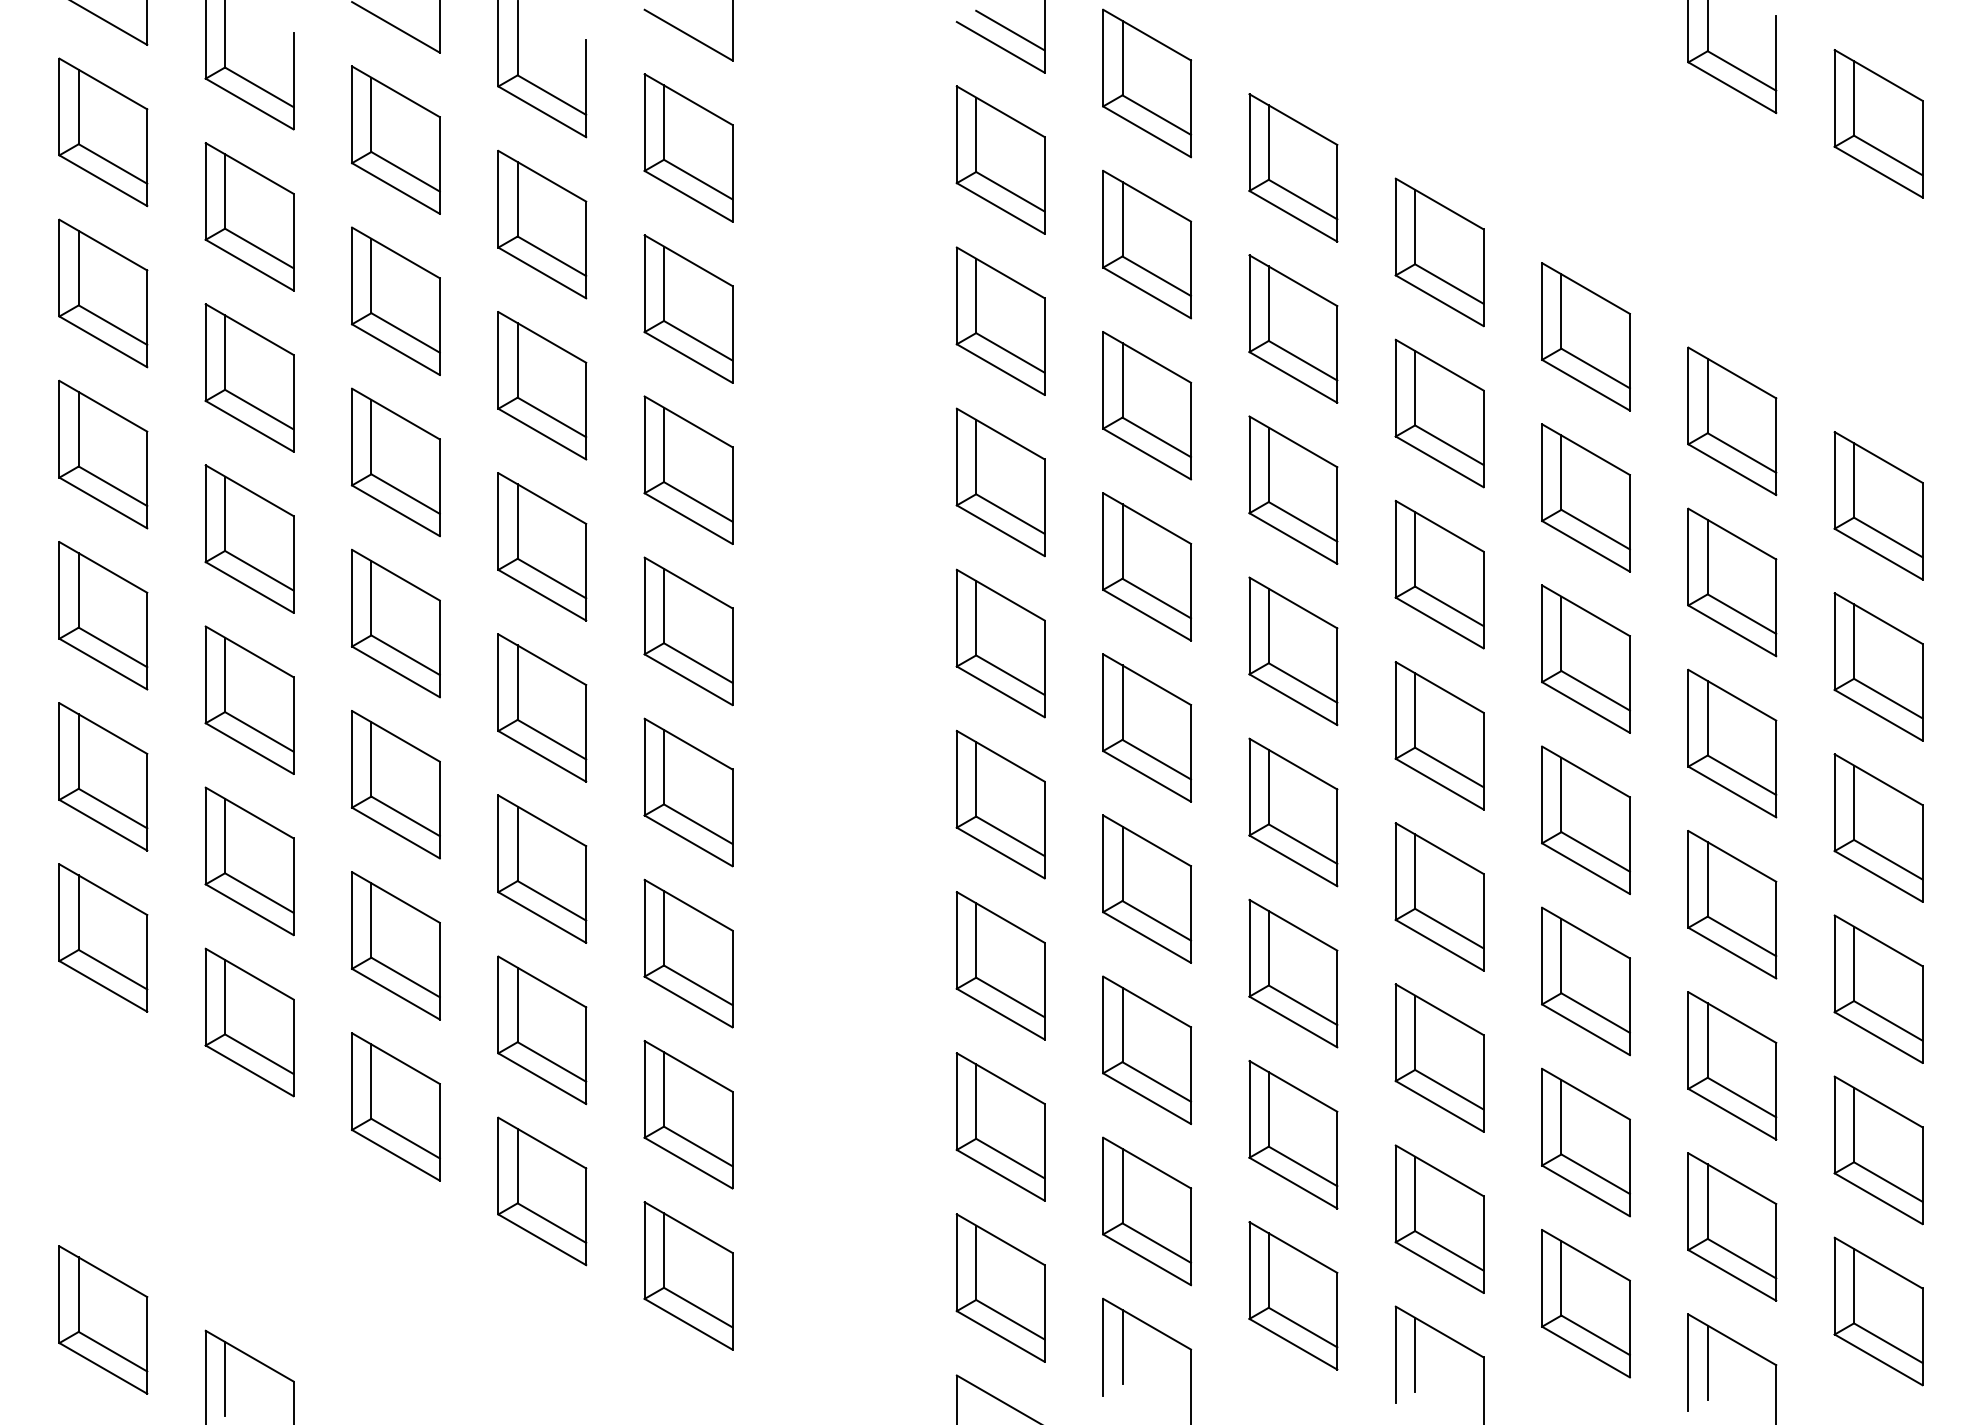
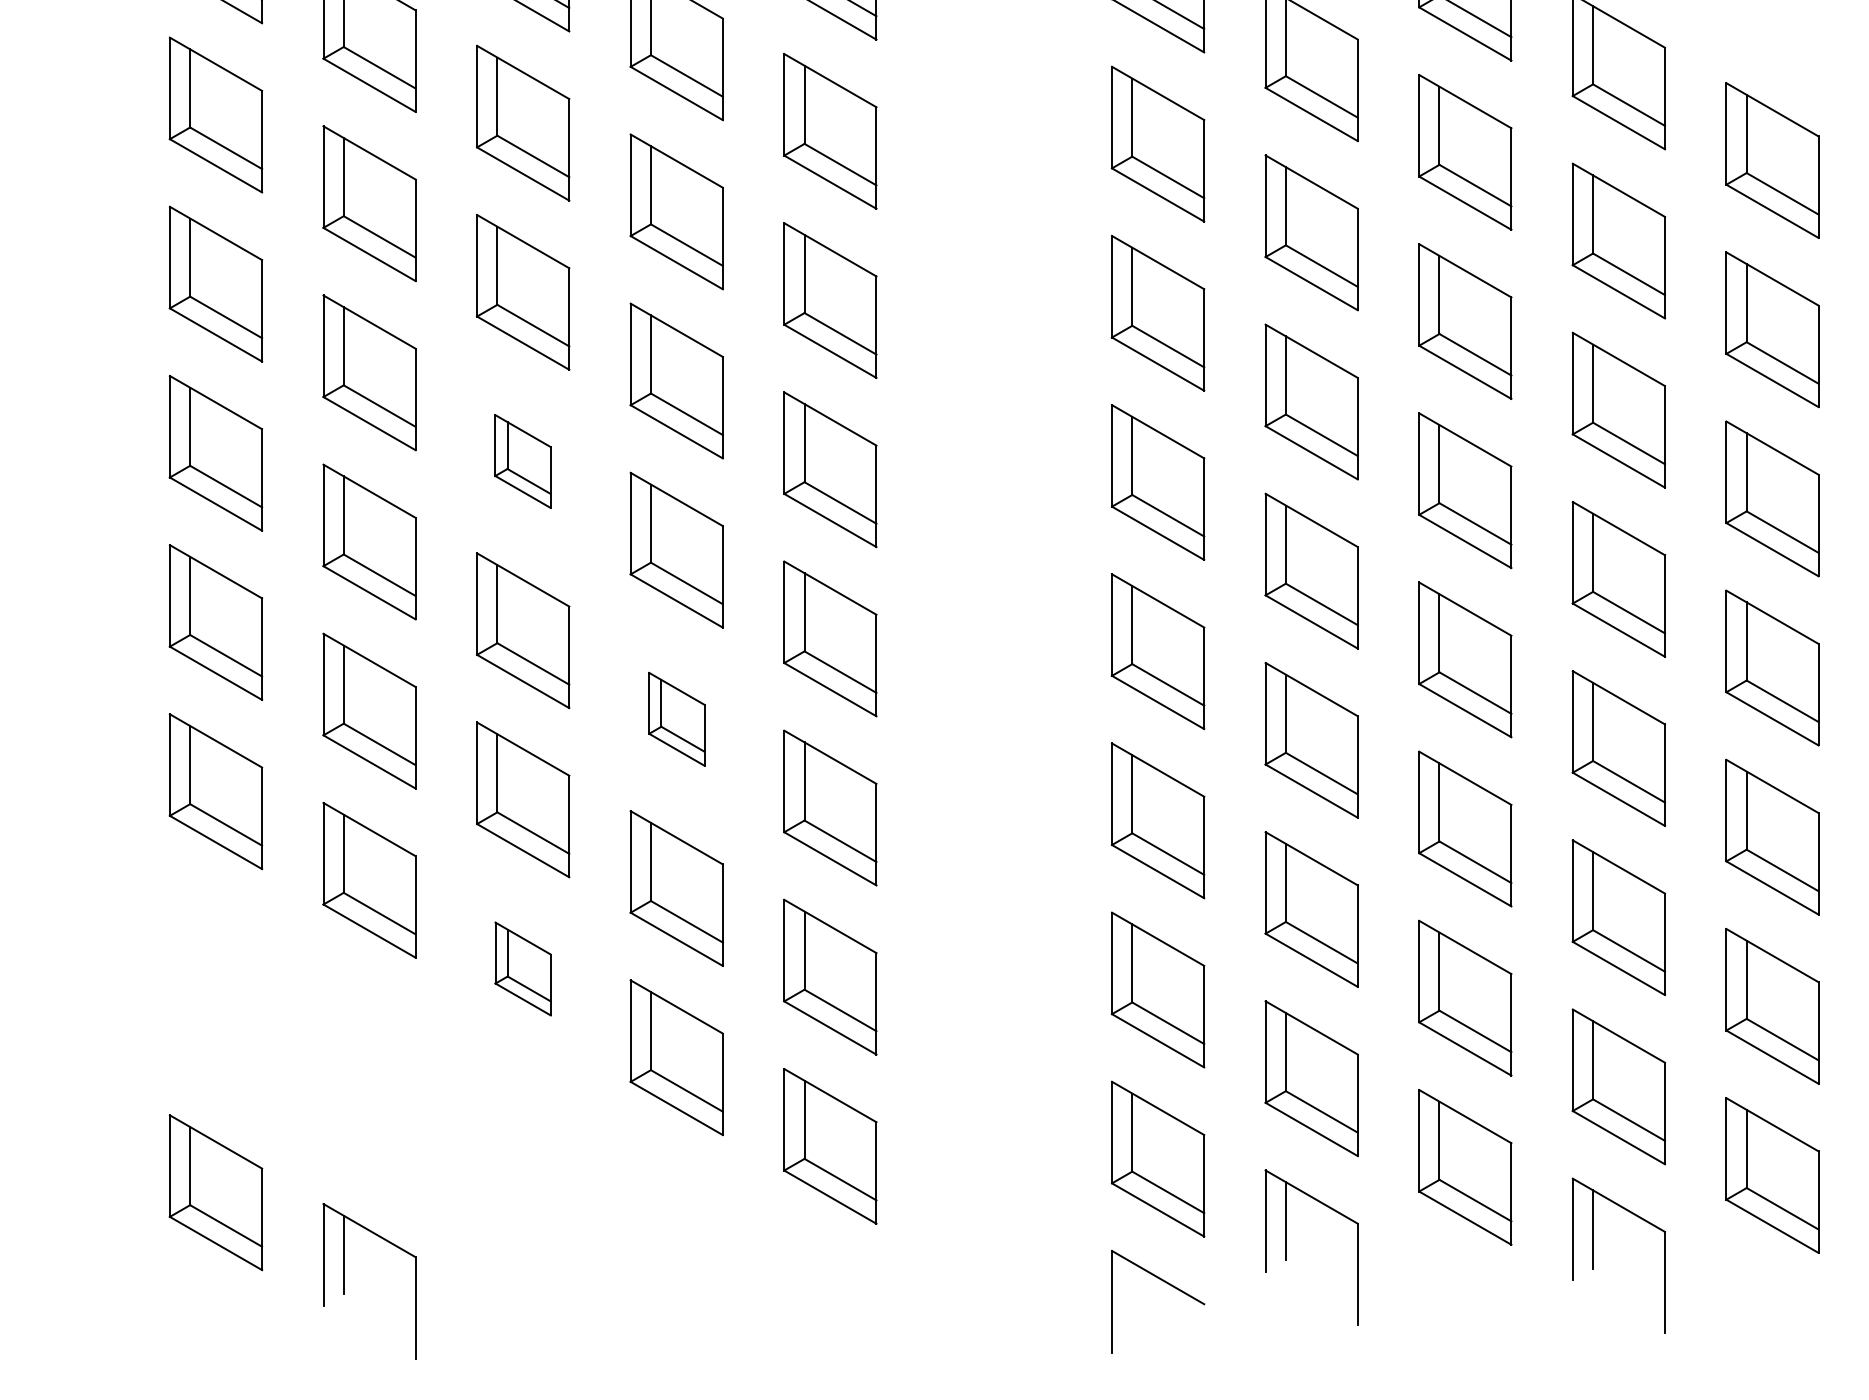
part: (395, 623) -> (522, 461), size x0.6
part: (542, 868) -> (677, 718), size x0.6
part: (395, 1106) -> (522, 968), size x0.6

